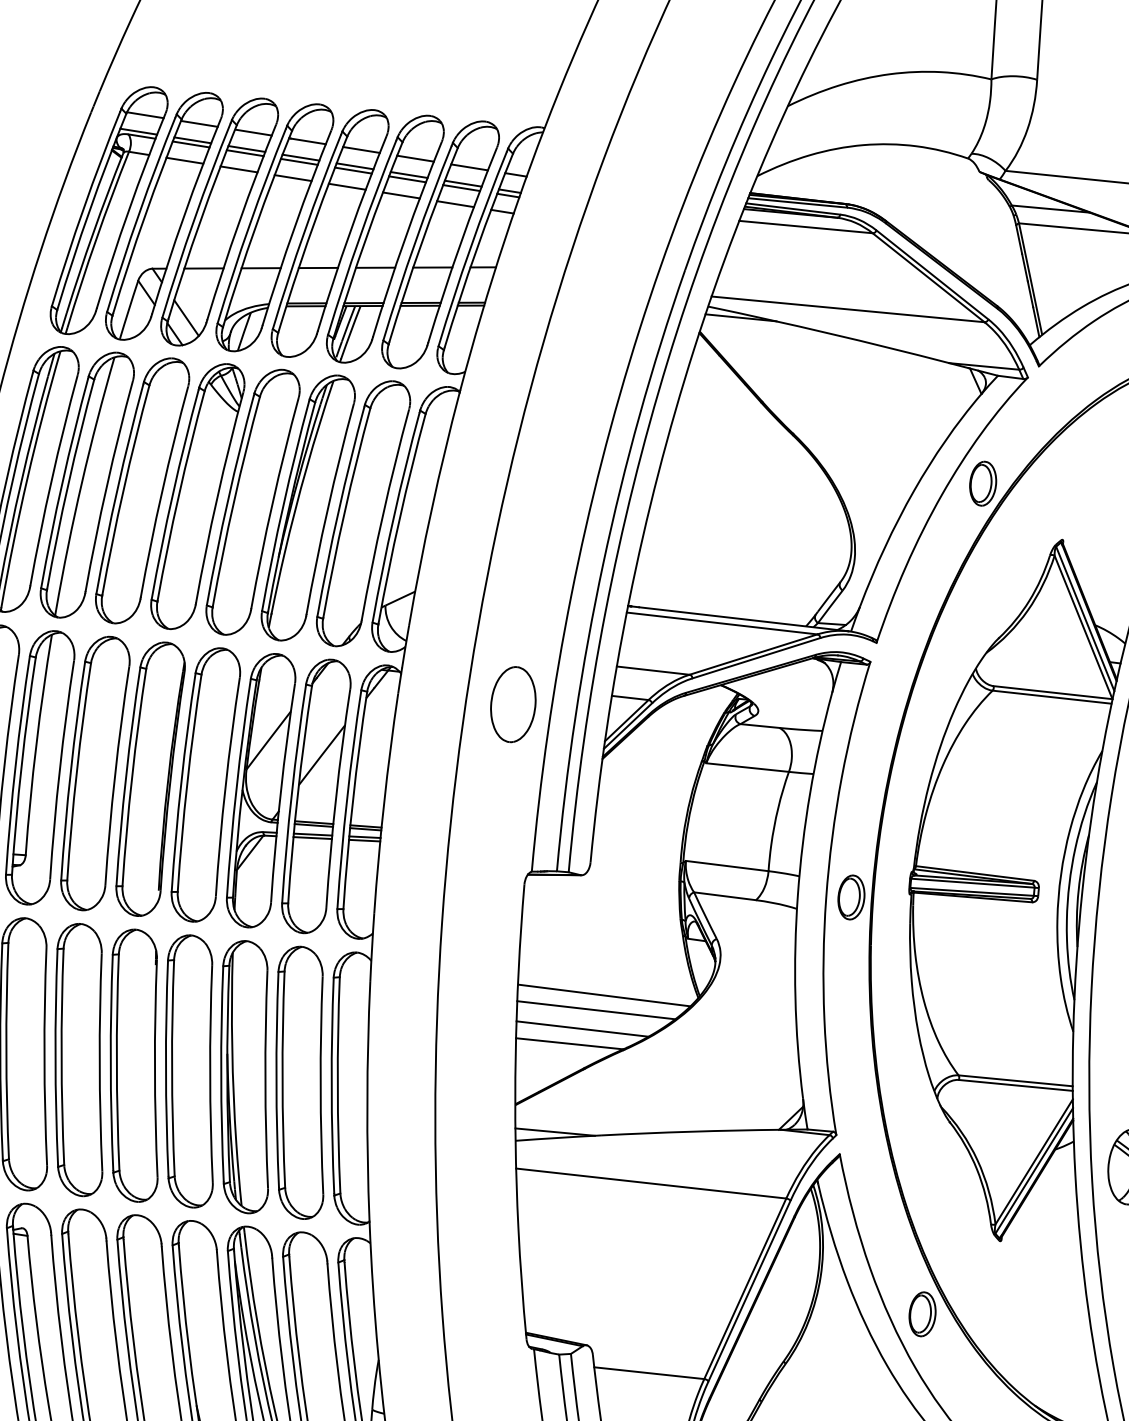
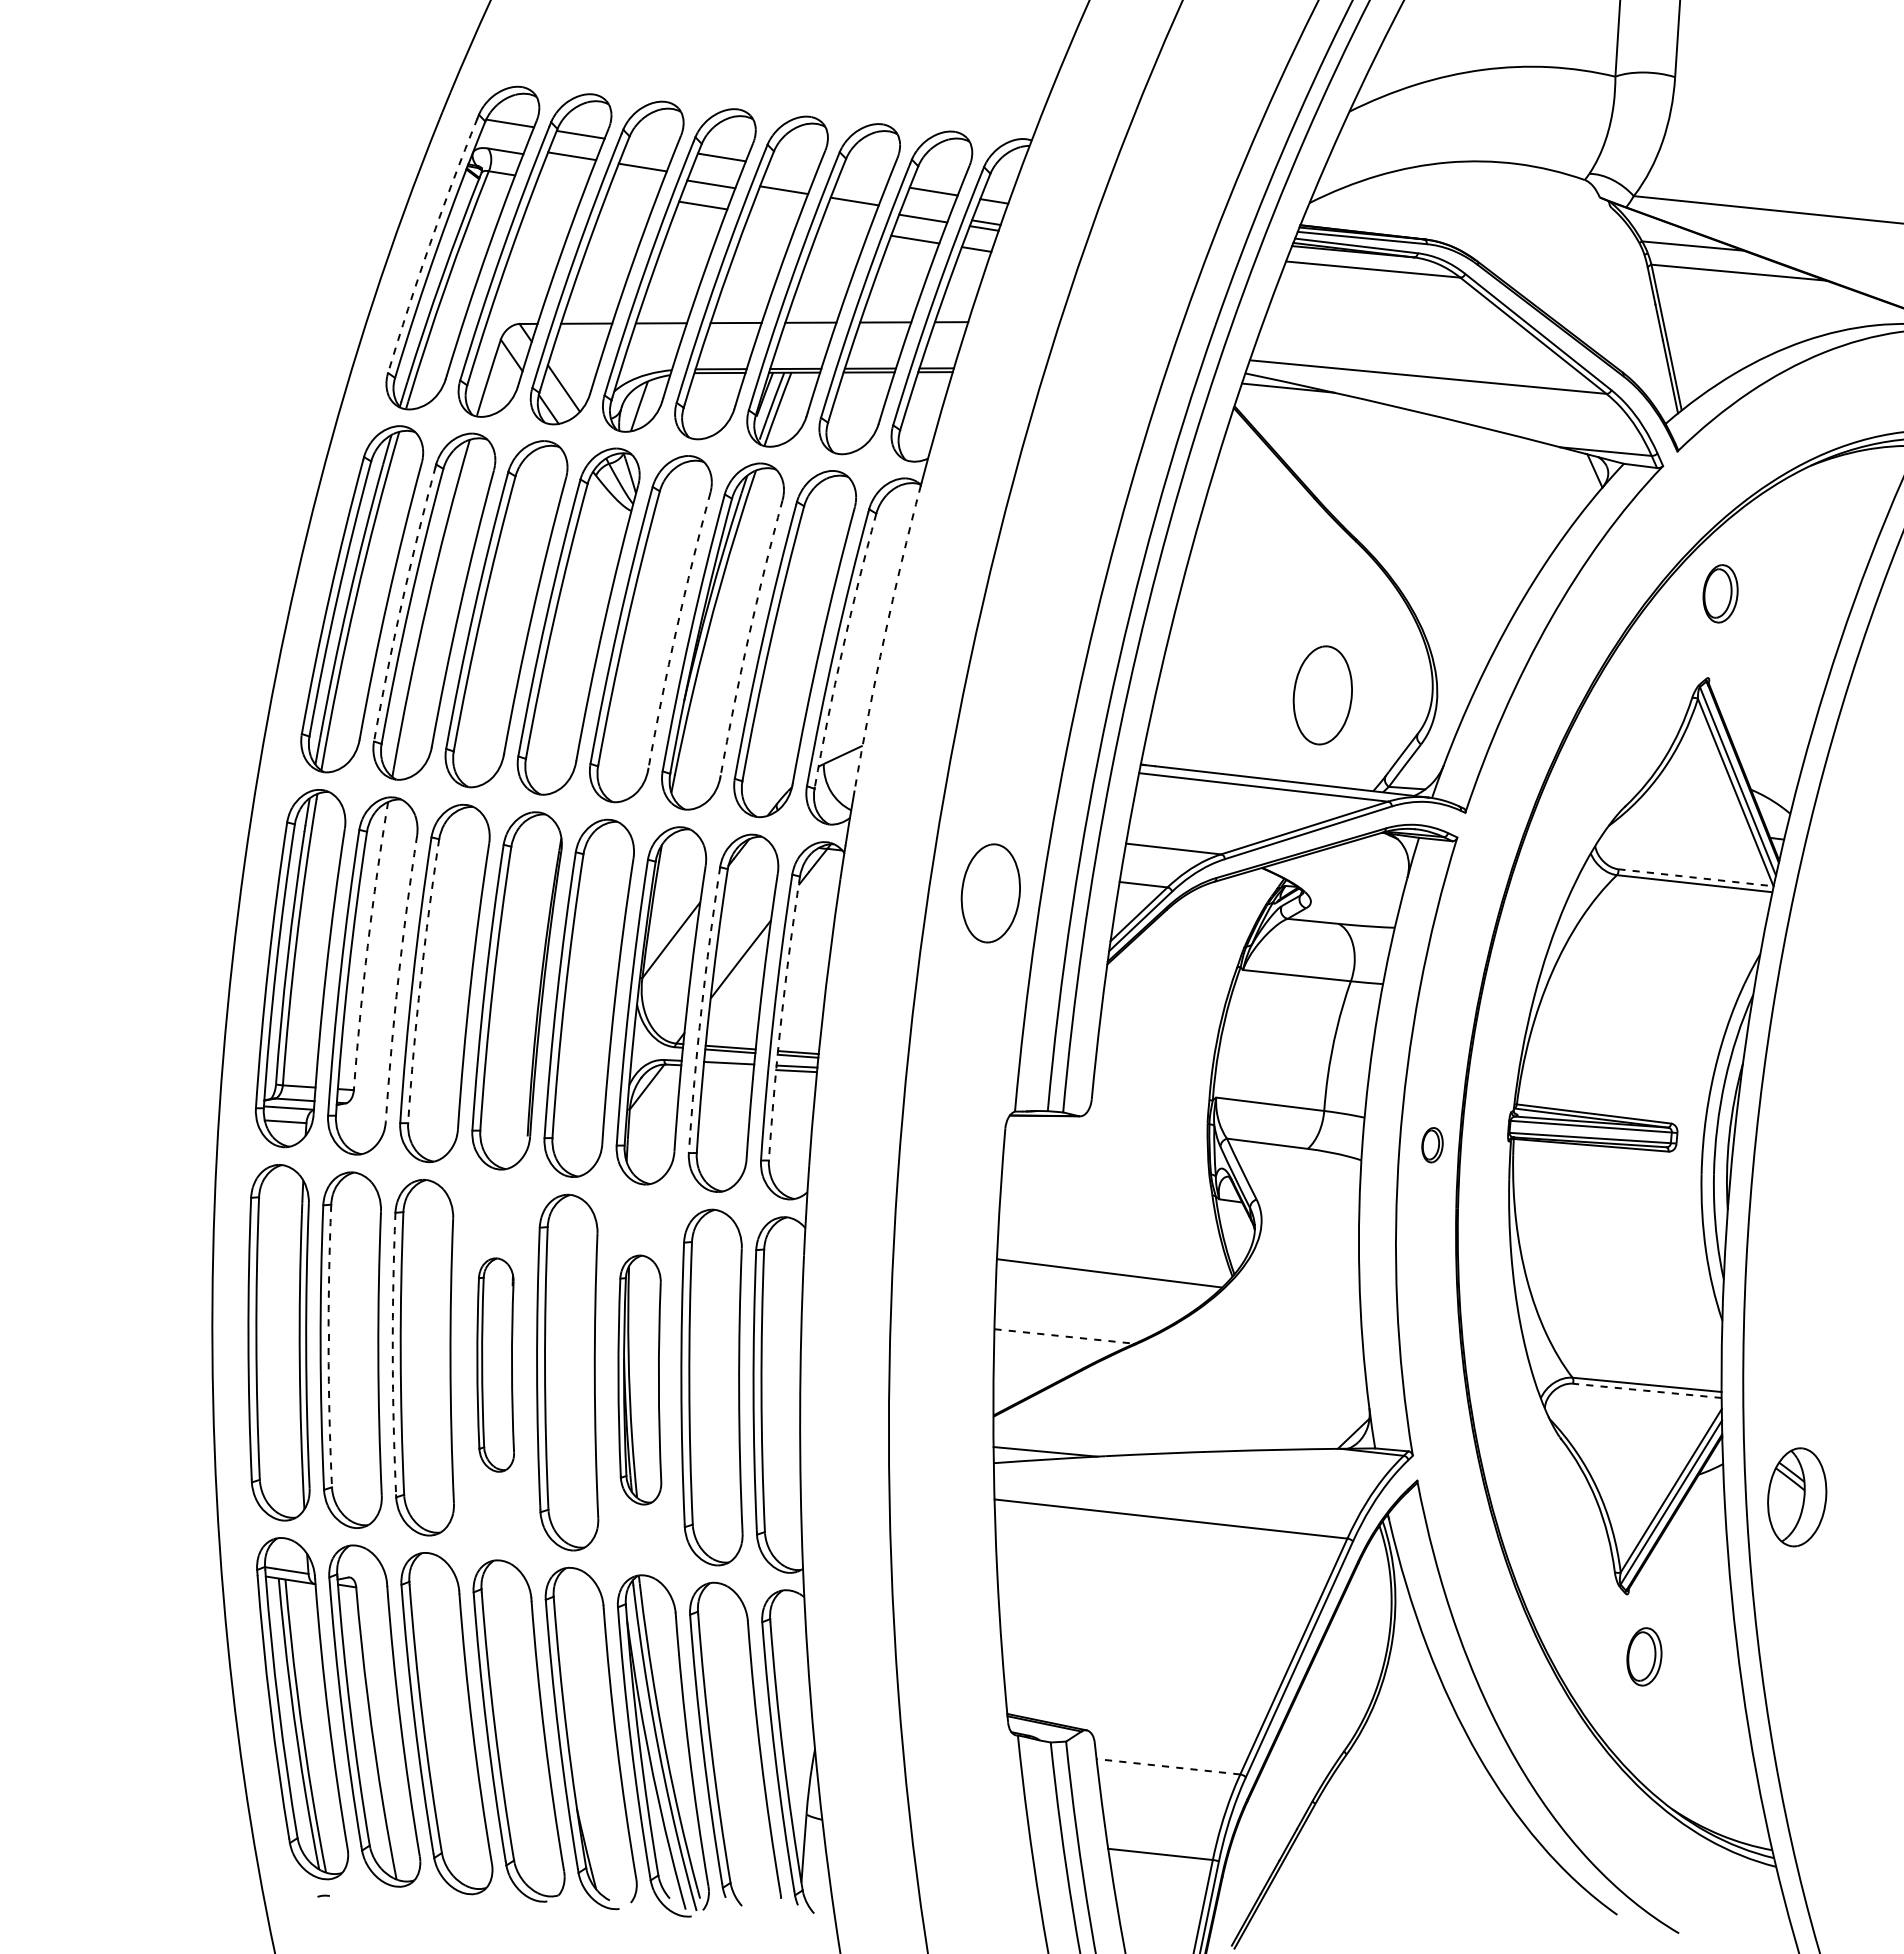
line: (138, 131) -> (501, 144), removed
line: (253, 132) -> (651, 145), removed
line: (191, 144) -> (570, 161), removed
line: (361, 149) -> (792, 168), removed
line: (245, 152) -> (640, 172), removed
line: (301, 157) -> (713, 178), removed
line: (415, 158) -> (863, 180), removed
line: (184, 160) -> (561, 182), removed
line: (239, 169) -> (632, 194), removed
line: (353, 170) -> (781, 195), removed
line: (407, 179) -> (852, 207), removed
line: (463, 183) -> (925, 212), removed
line: (346, 186) -> (773, 216), removed
line: (401, 195) -> (844, 228), removed
arc: (83, 207) -> (429, 244), solid -> dashed
arc: (62, 482) -> (401, 603), solid -> dashed
part: (983, 483) -> (1720, 593), moved
arc: (272, 503) -> (676, 630), solid -> dashed
arc: (327, 508) -> (748, 637), solid -> dashed
arc: (431, 508) -> (884, 637), solid -> dashed
arc: (399, 518) -> (842, 650), solid -> dashed
part: (767, 553) -> (1322, 695), added
line: (1053, 692) -> (1696, 877), solid -> dashed
arc: (36, 744) -> (367, 945), solid -> dashed
arc: (59, 769) -> (398, 978), solid -> dashed
arc: (76, 771) -> (420, 980), solid -> dashed
arc: (291, 793) -> (701, 1009), solid -> dashed
arc: (353, 800) -> (781, 1018), solid -> dashed
line: (312, 837) -> (728, 1067), removed
part: (851, 896) -> (1432, 1144), size x0.6
line: (596, 1010) -> (1099, 1292), removed
line: (582, 1029) -> (1081, 1317), removed
line: (569, 1043) -> (1064, 1336), solid -> dashed
arc: (6, 1051) -> (328, 1346), solid -> dashed
arc: (55, 1057) -> (392, 1354), solid -> dashed
part: (134, 1065) -> (495, 1364), size x0.6
part: (244, 1076) -> (639, 1379), size x0.7
line: (1015, 1085) -> (1647, 1390), solid -> dashed
part: (922, 1314) -> (1644, 1656), moved
line: (648, 1372) -> (1167, 1766), solid -> dashed

